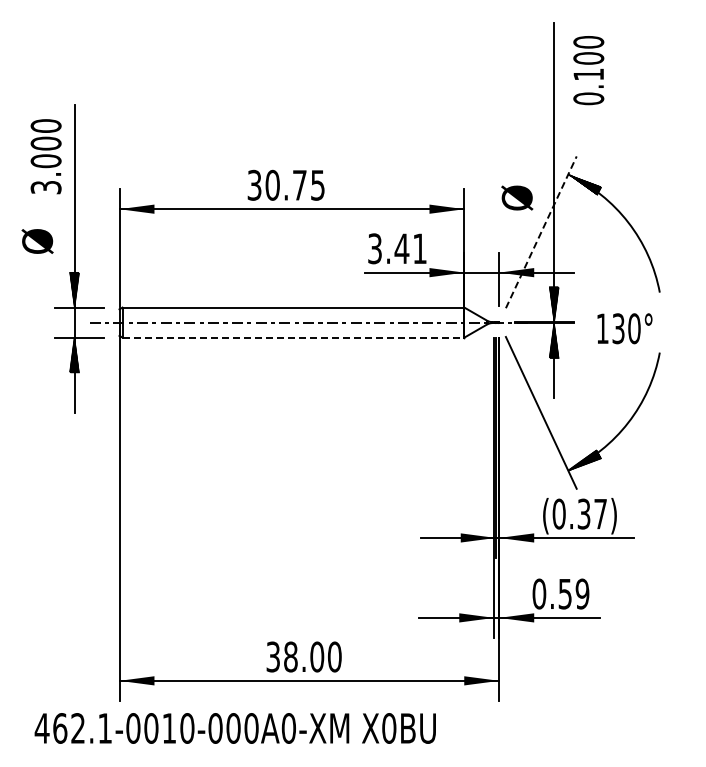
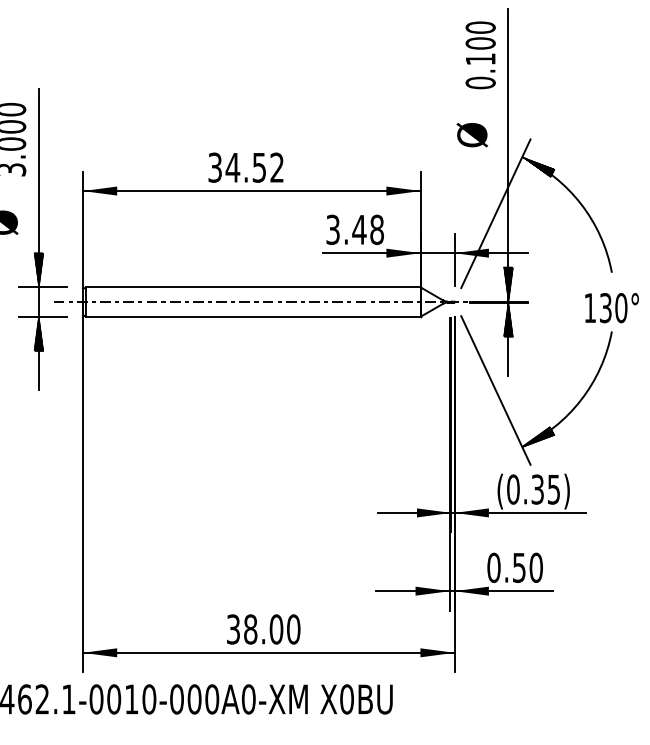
text: (588, 70) -> (480, 55), moved
text: (294, 184) -> (254, 166), 30.75 -> 34.52
text: (517, 197) -> (472, 134), moved
line: (541, 232) -> (496, 213), dashed -> solid
text: (420, 248) -> (377, 229), 3.41 -> 3.48
text: (624, 328) -> (611, 307), moved
line: (293, 337) -> (253, 316), dashed -> solid
text: (600, 514) -> (553, 489), (0.37) -> (0.35)
text: (582, 594) -> (536, 568), 0.59 -> 0.50

